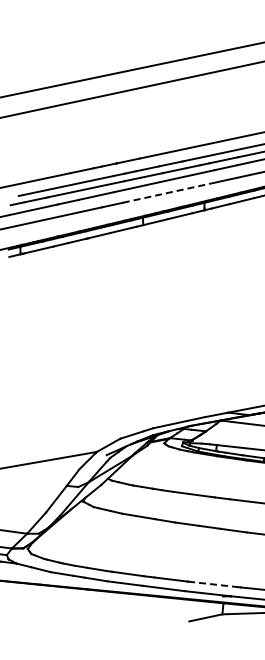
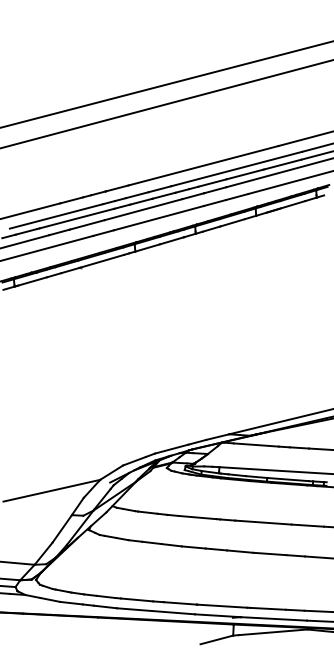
line: (168, 193) -> (158, 218), dashed -> solid
line: (213, 584) -> (222, 606), dashed -> solid

